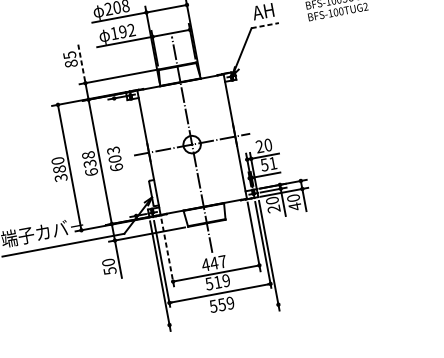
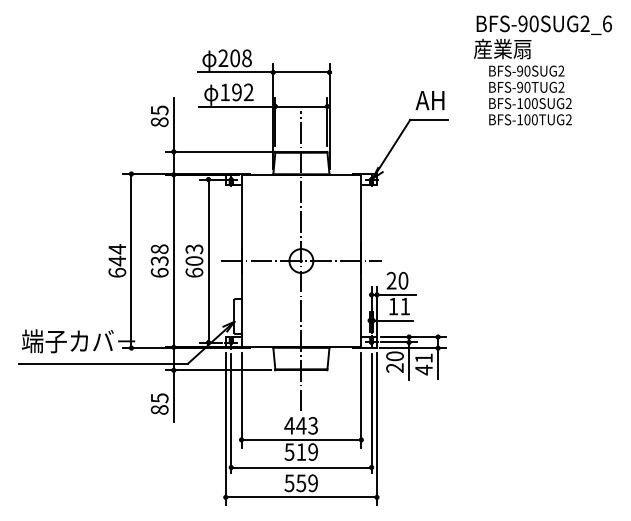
line: (265, 25) -> (429, 119), dashed -> solid
line: (81, 64) -> (173, 125), dashed -> solid
line: (125, 157) -> (208, 261), added
text: (264, 164) -> (393, 306), 51 -> 11
text: (59, 169) -> (117, 260), 380 -> 644
text: (293, 198) -> (423, 358), 40 -> 41
line: (167, 253) -> (241, 400), dashed -> solid
text: (223, 261) -> (313, 425), 447 -> 443
text: (109, 267) -> (159, 404), 50 -> 85
line: (224, 314) -> (301, 497), added

